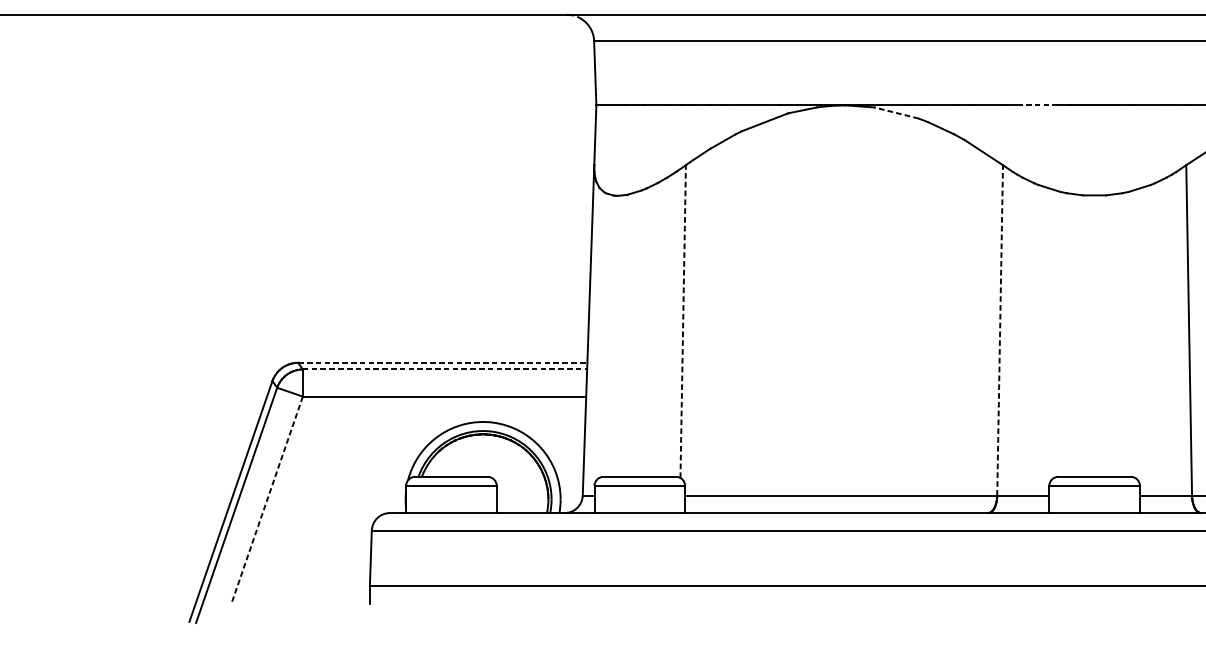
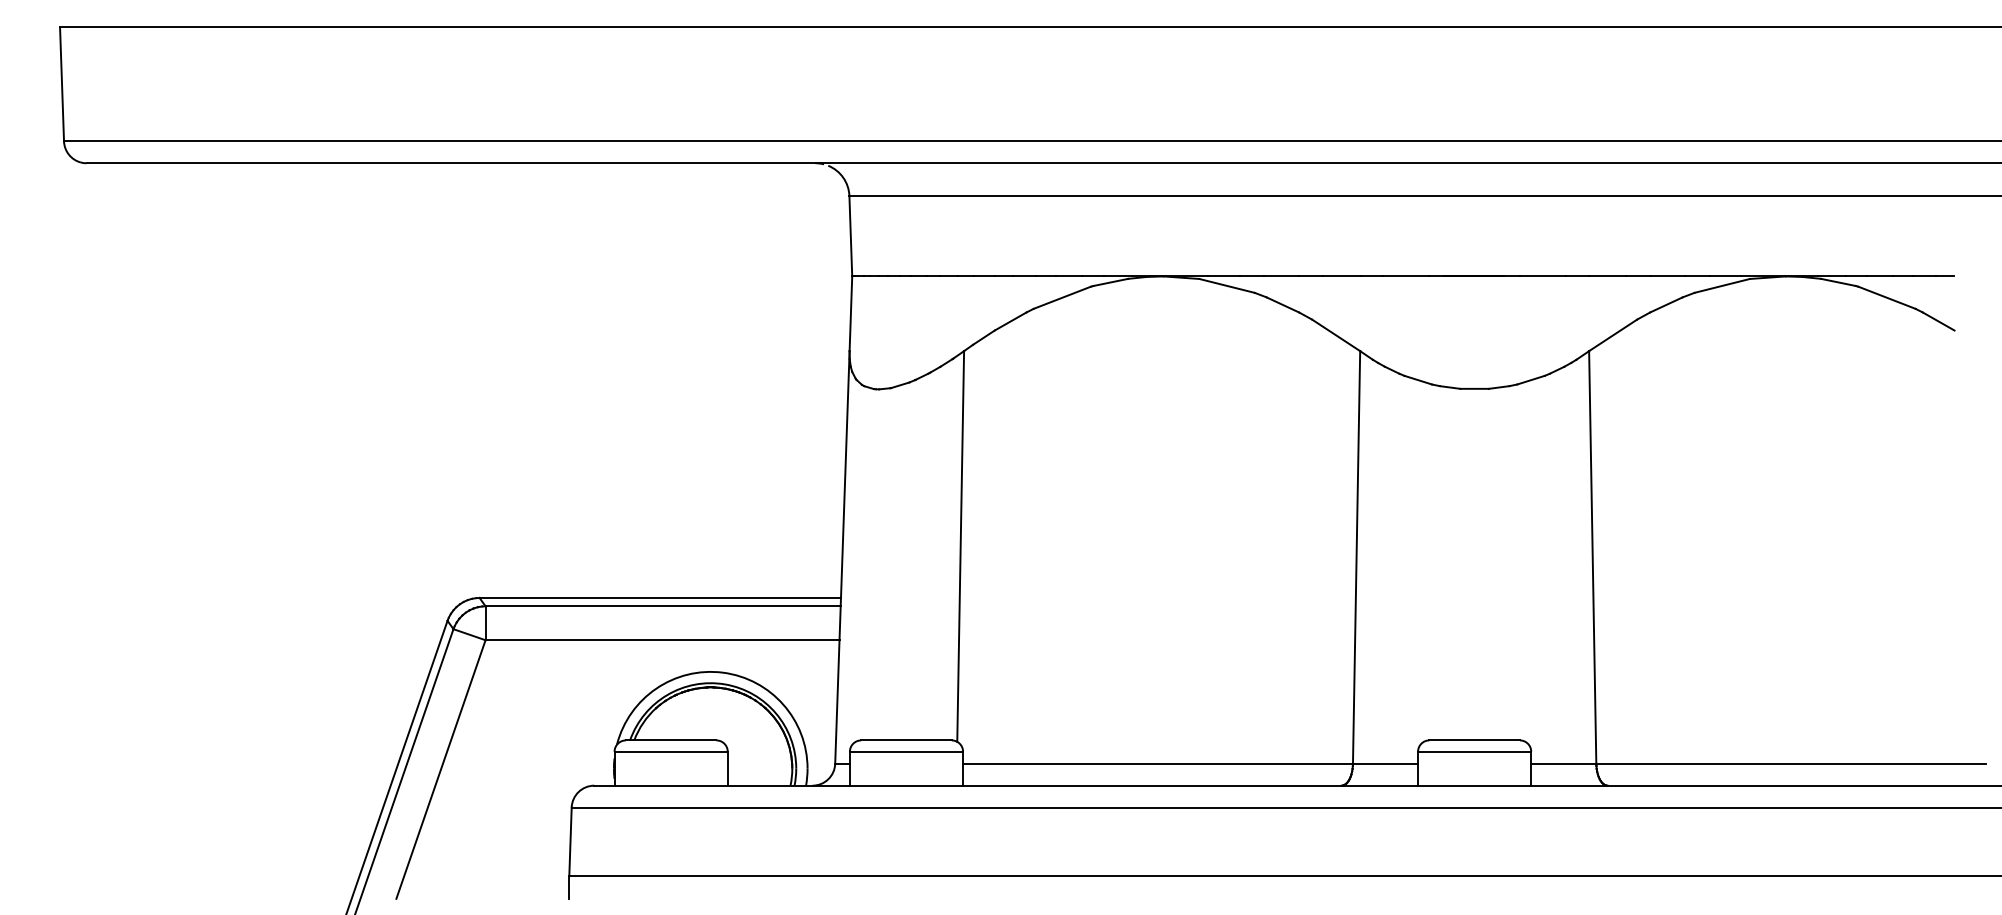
line: (1039, 105) -> (1405, 276), dashed -> solid
line: (896, 112) -> (1227, 285), dashed -> solid
line: (683, 320) -> (960, 545), dashed -> solid
line: (1000, 329) -> (1356, 556), dashed -> solid
line: (442, 362) -> (660, 597), dashed -> solid
line: (445, 369) -> (663, 606), dashed -> solid
line: (266, 500) -> (440, 769), dashed -> solid

